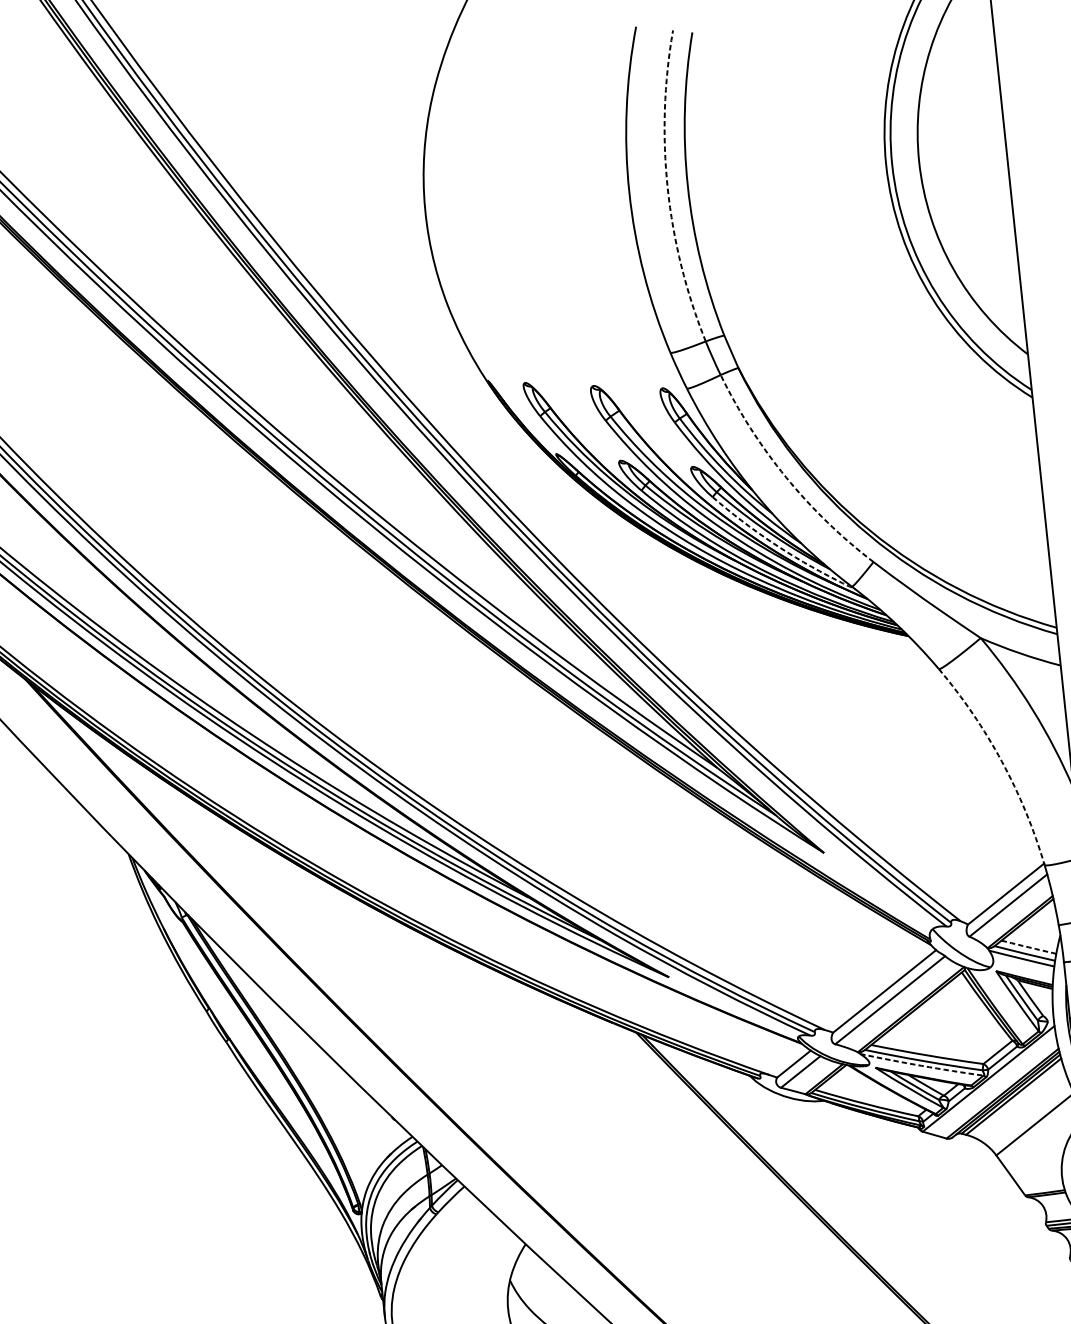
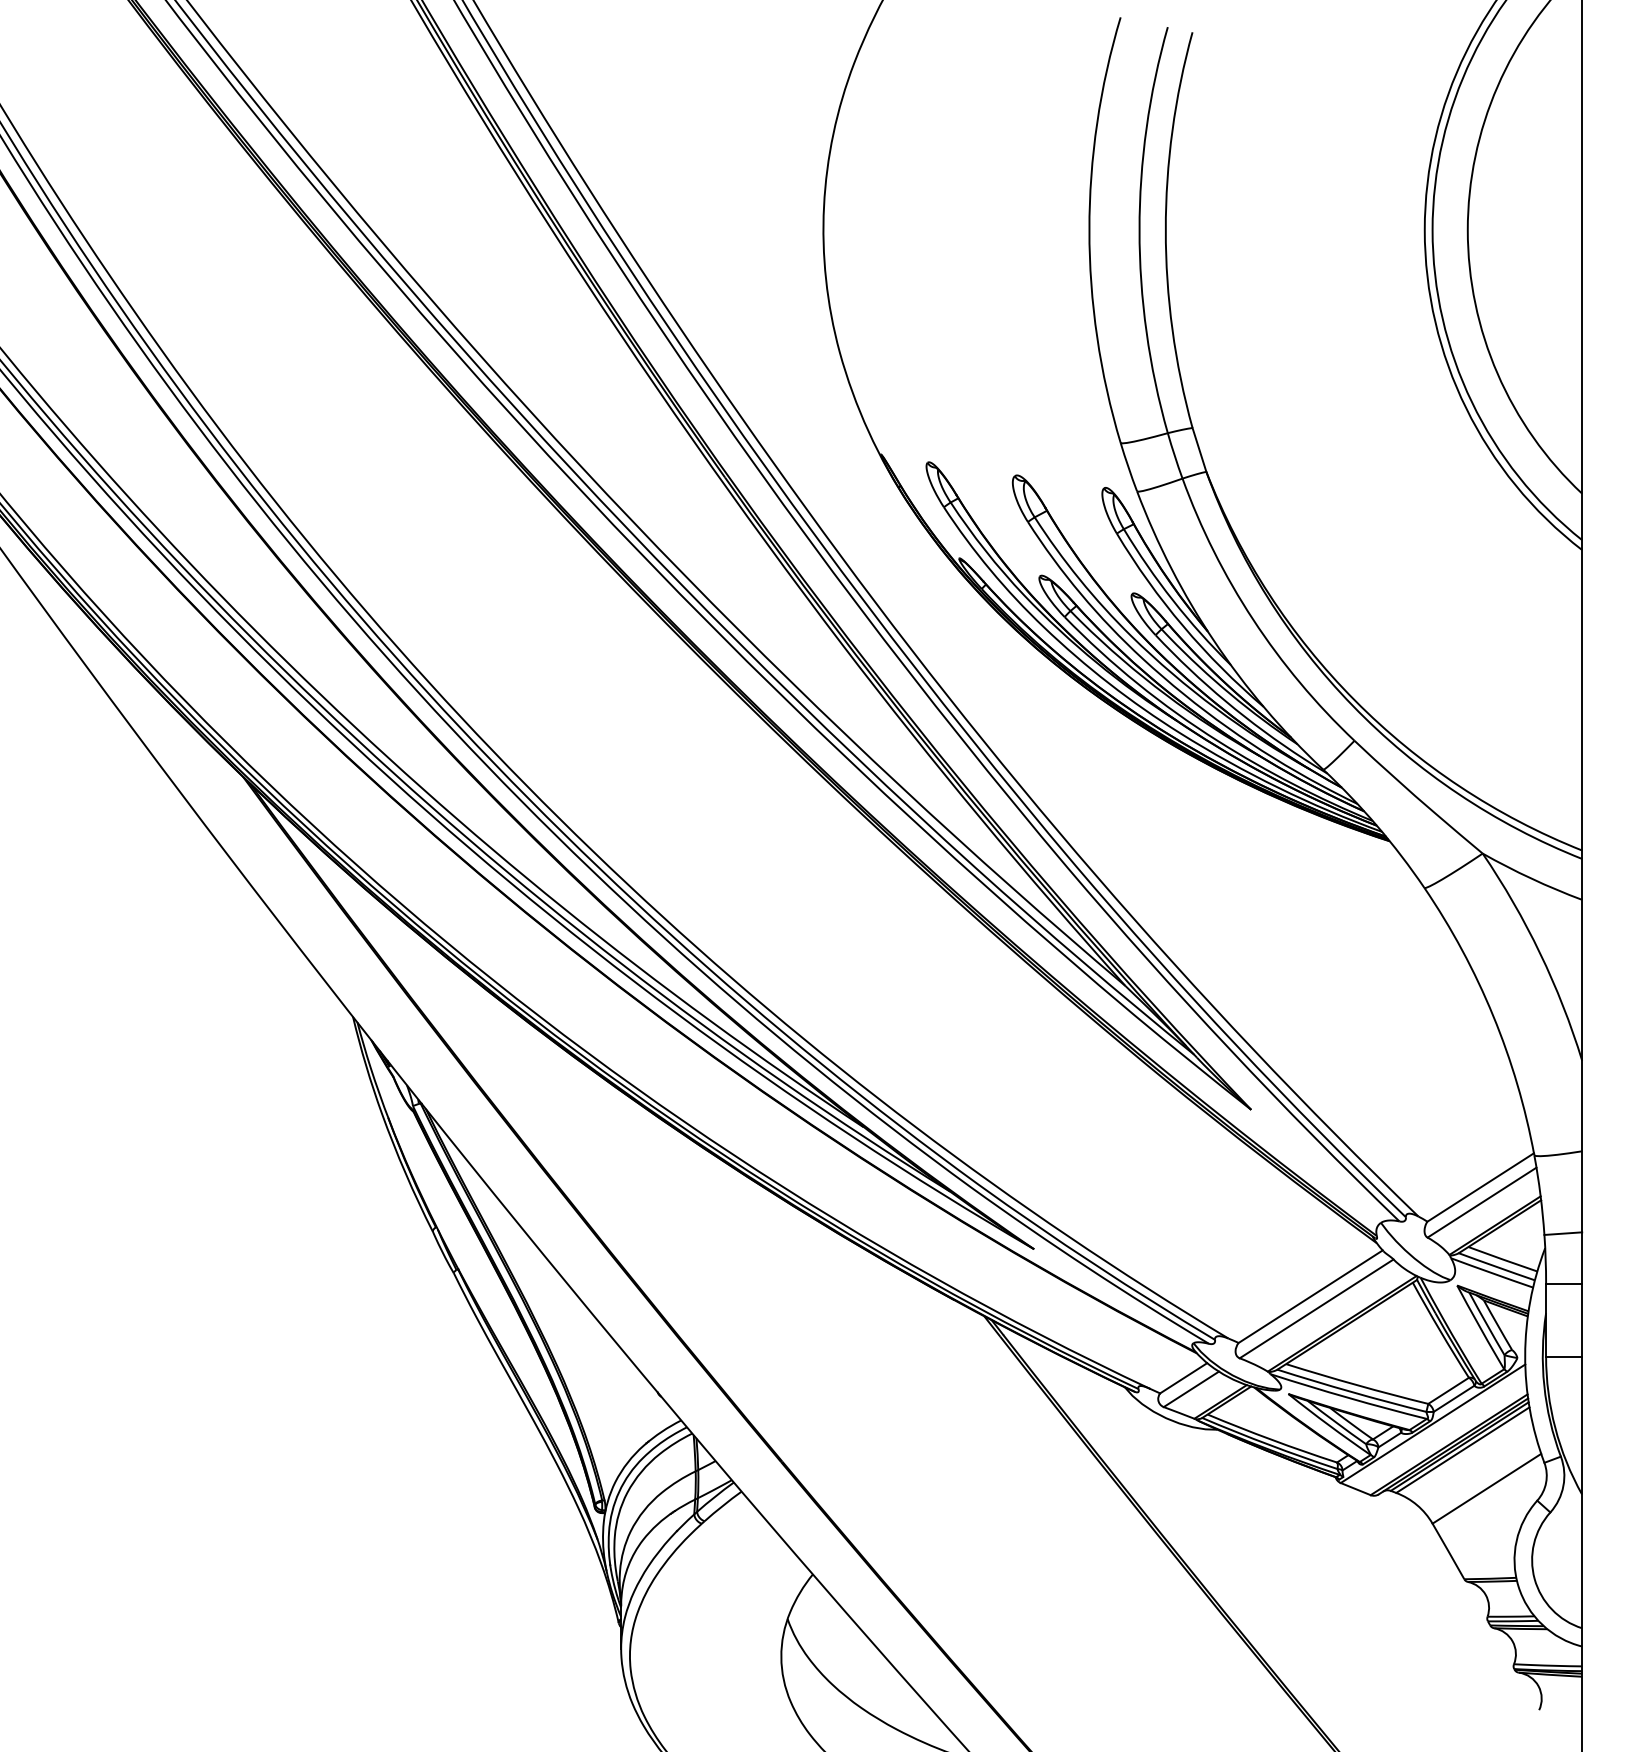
line: (667, 188) -> (1139, 230), dashed -> solid
line: (786, 477) -> (1253, 619), dashed -> solid
line: (782, 548) -> (1238, 711), dashed -> solid
arc: (1002, 761) -> (1493, 1015), dashed -> solid
line: (1028, 947) -> (1502, 1259), dashed -> solid
line: (921, 1065) -> (1348, 1397), dashed -> solid

